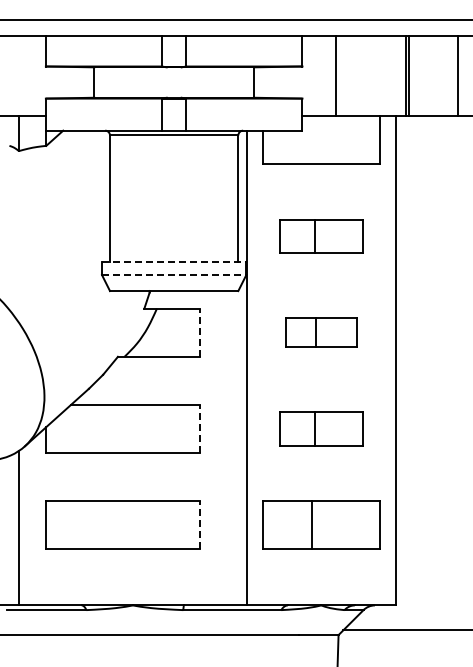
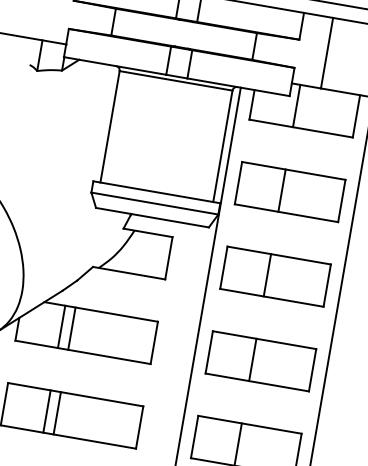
line: (312, 140) -> (296, 106), added
part: (321, 236) -> (290, 192), size x1.43
line: (174, 262) -> (157, 192), dashed -> solid
line: (174, 275) -> (155, 204), dashed -> solid
line: (200, 332) -> (169, 258), dashed -> solid
part: (321, 332) -> (275, 276), size x1.67
line: (94, 428) -> (61, 326), added
line: (106, 428) -> (72, 328), added
line: (200, 428) -> (154, 342), dashed -> solid
part: (321, 428) -> (261, 360), size x1.43
line: (200, 524) -> (140, 426), dashed -> solid
line: (94, 525) -> (46, 411), added
line: (106, 525) -> (57, 413), added

